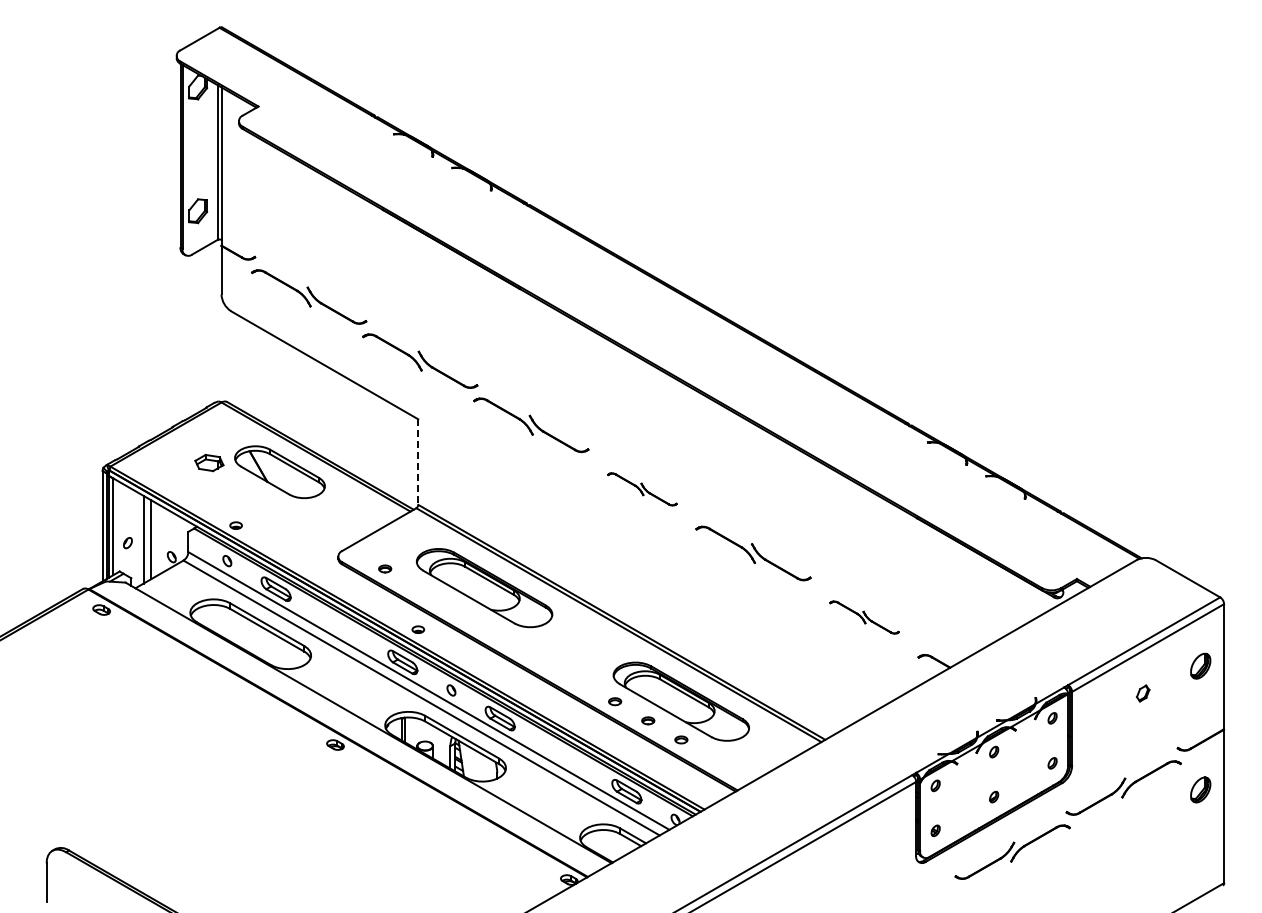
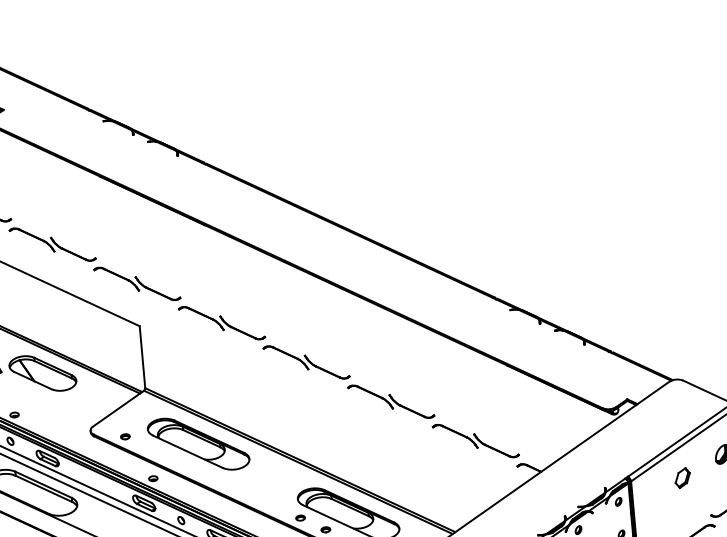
line: (418, 462) -> (142, 357), dashed -> solid
part: (642, 489) -> (306, 362), size x1.67
part: (864, 617) -> (475, 440), size x1.67
part: (1142, 693) -> (682, 478), size x1.67

